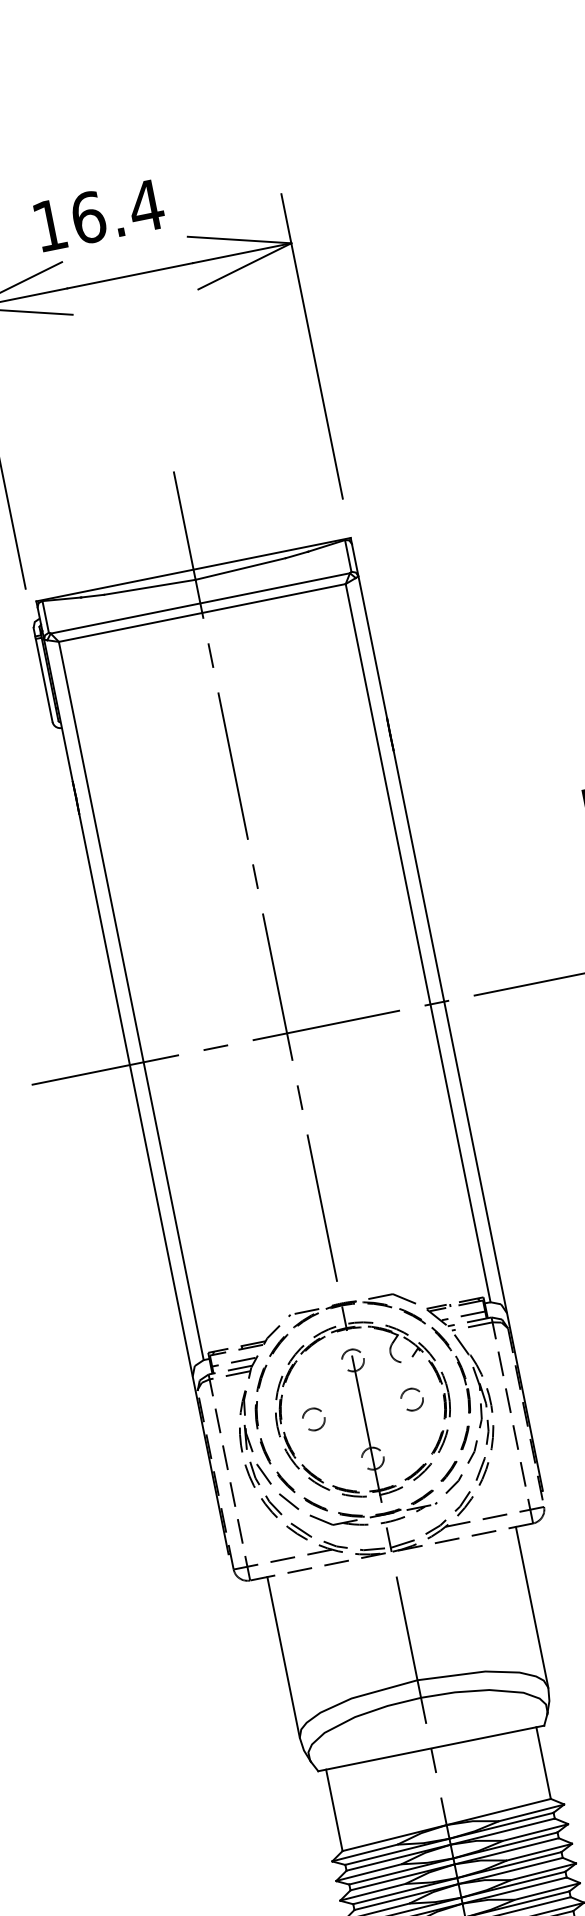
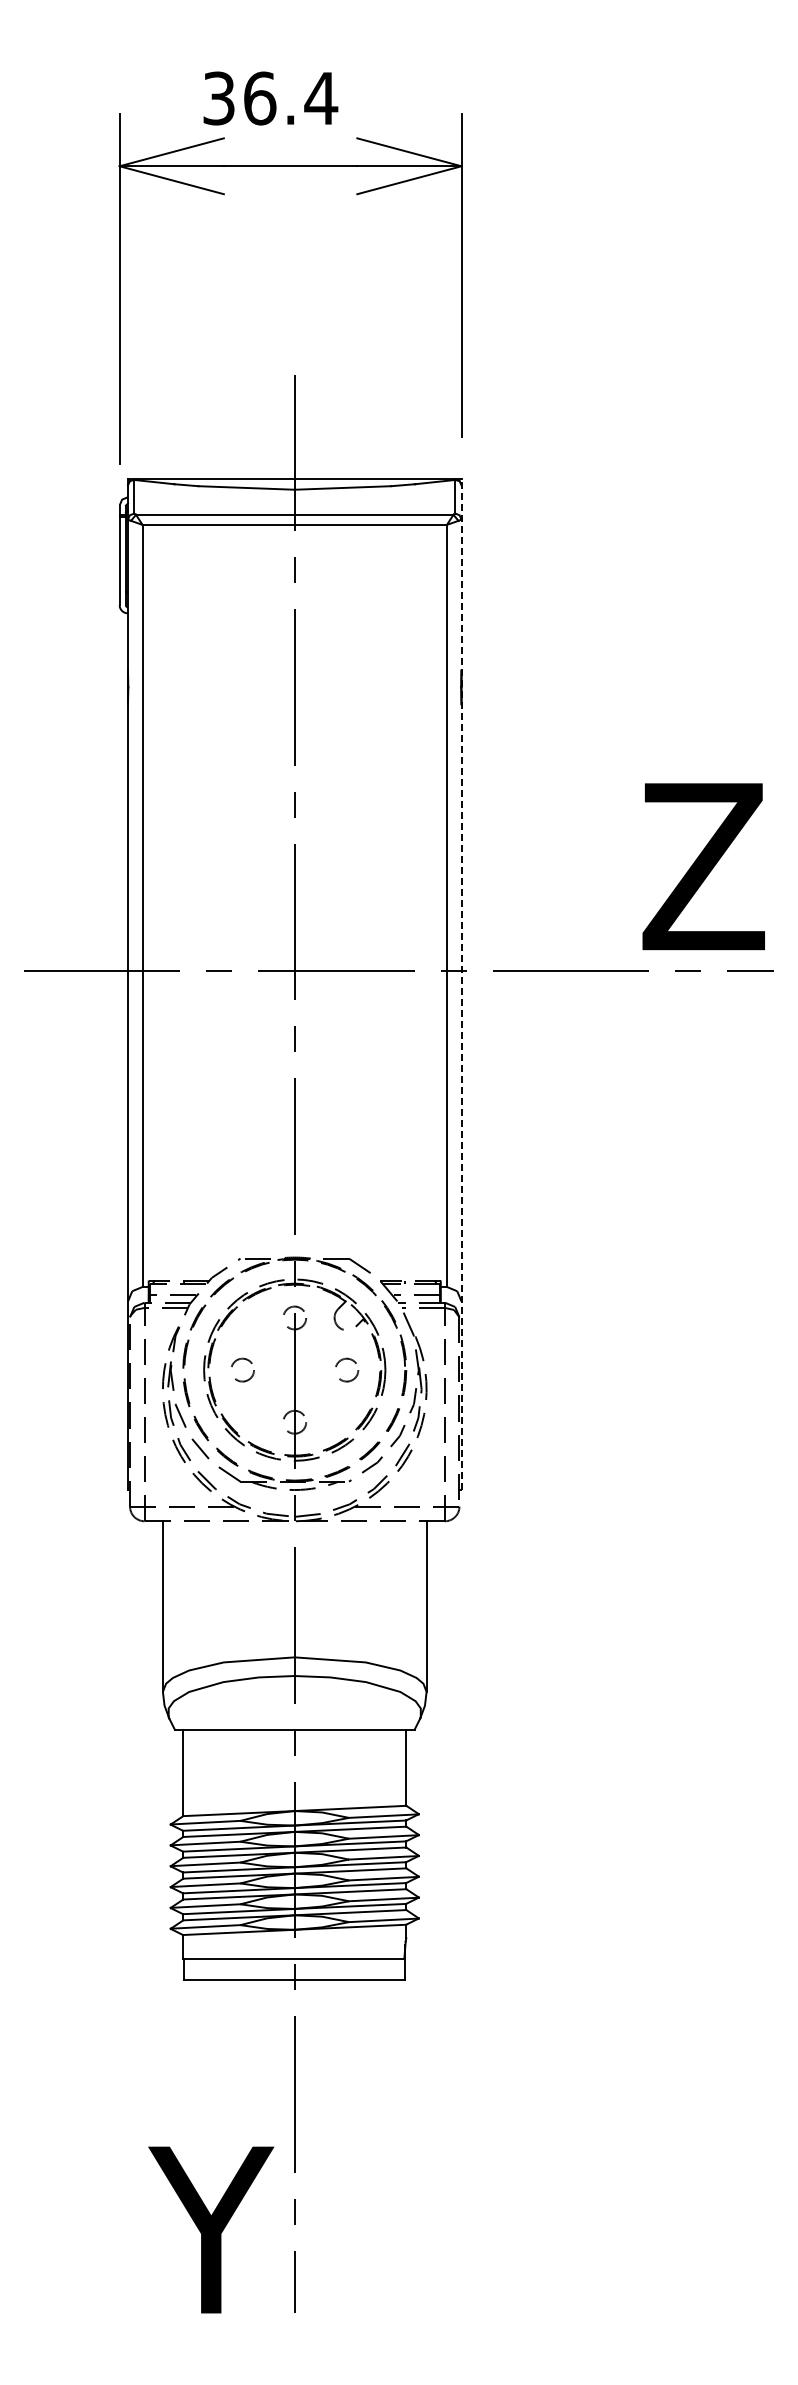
text: (49, 225) -> (218, 98), 16.4 -> 36.4
line: (446, 1014) -> (461, 984), solid -> dashed

